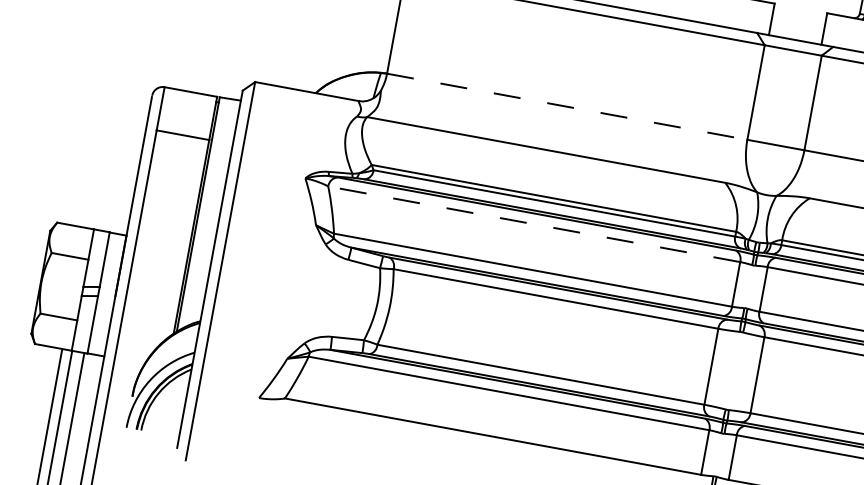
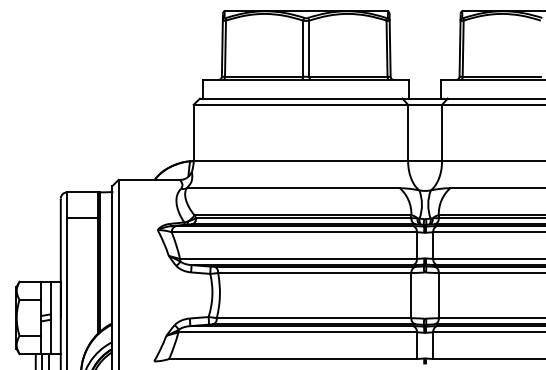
line: (568, 107) -> (301, 161), dashed -> solid
line: (534, 224) -> (294, 232), dashed -> solid

